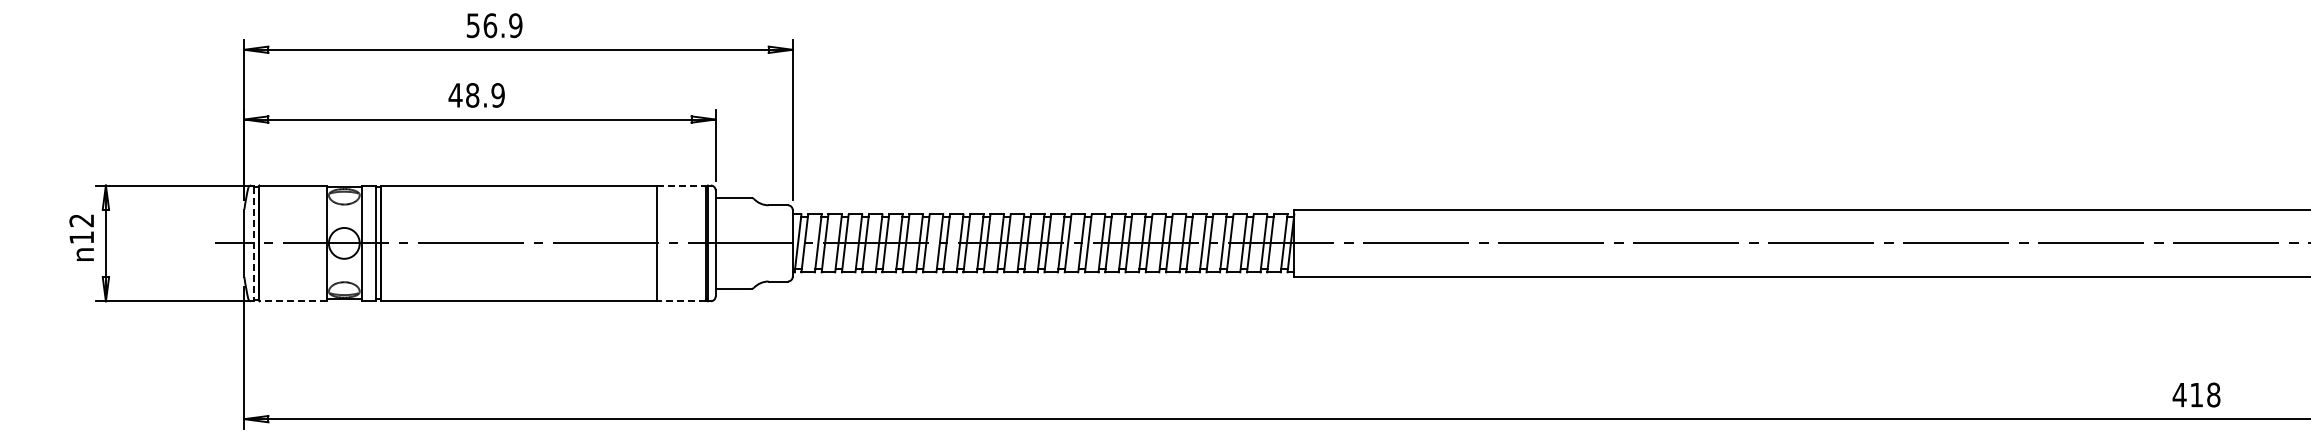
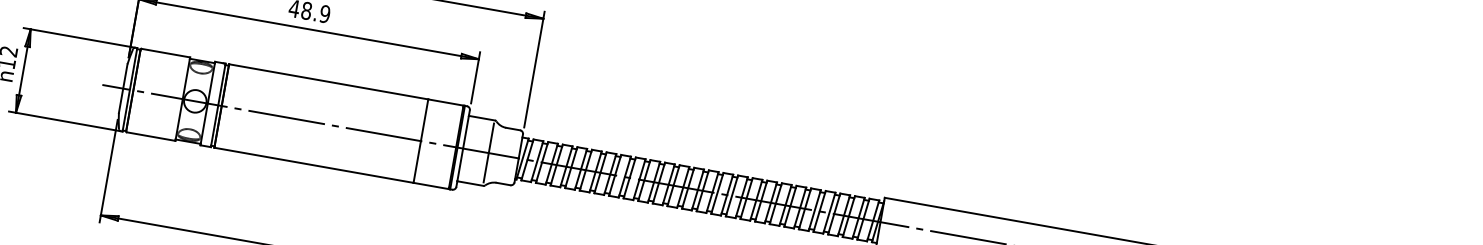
line: (682, 185) -> (446, 102), dashed -> solid
line: (253, 243) -> (129, 89), dashed -> solid
line: (751, 243) -> (488, 153), added
line: (293, 301) -> (151, 136), dashed -> solid
line: (681, 301) -> (431, 186), dashed -> solid

